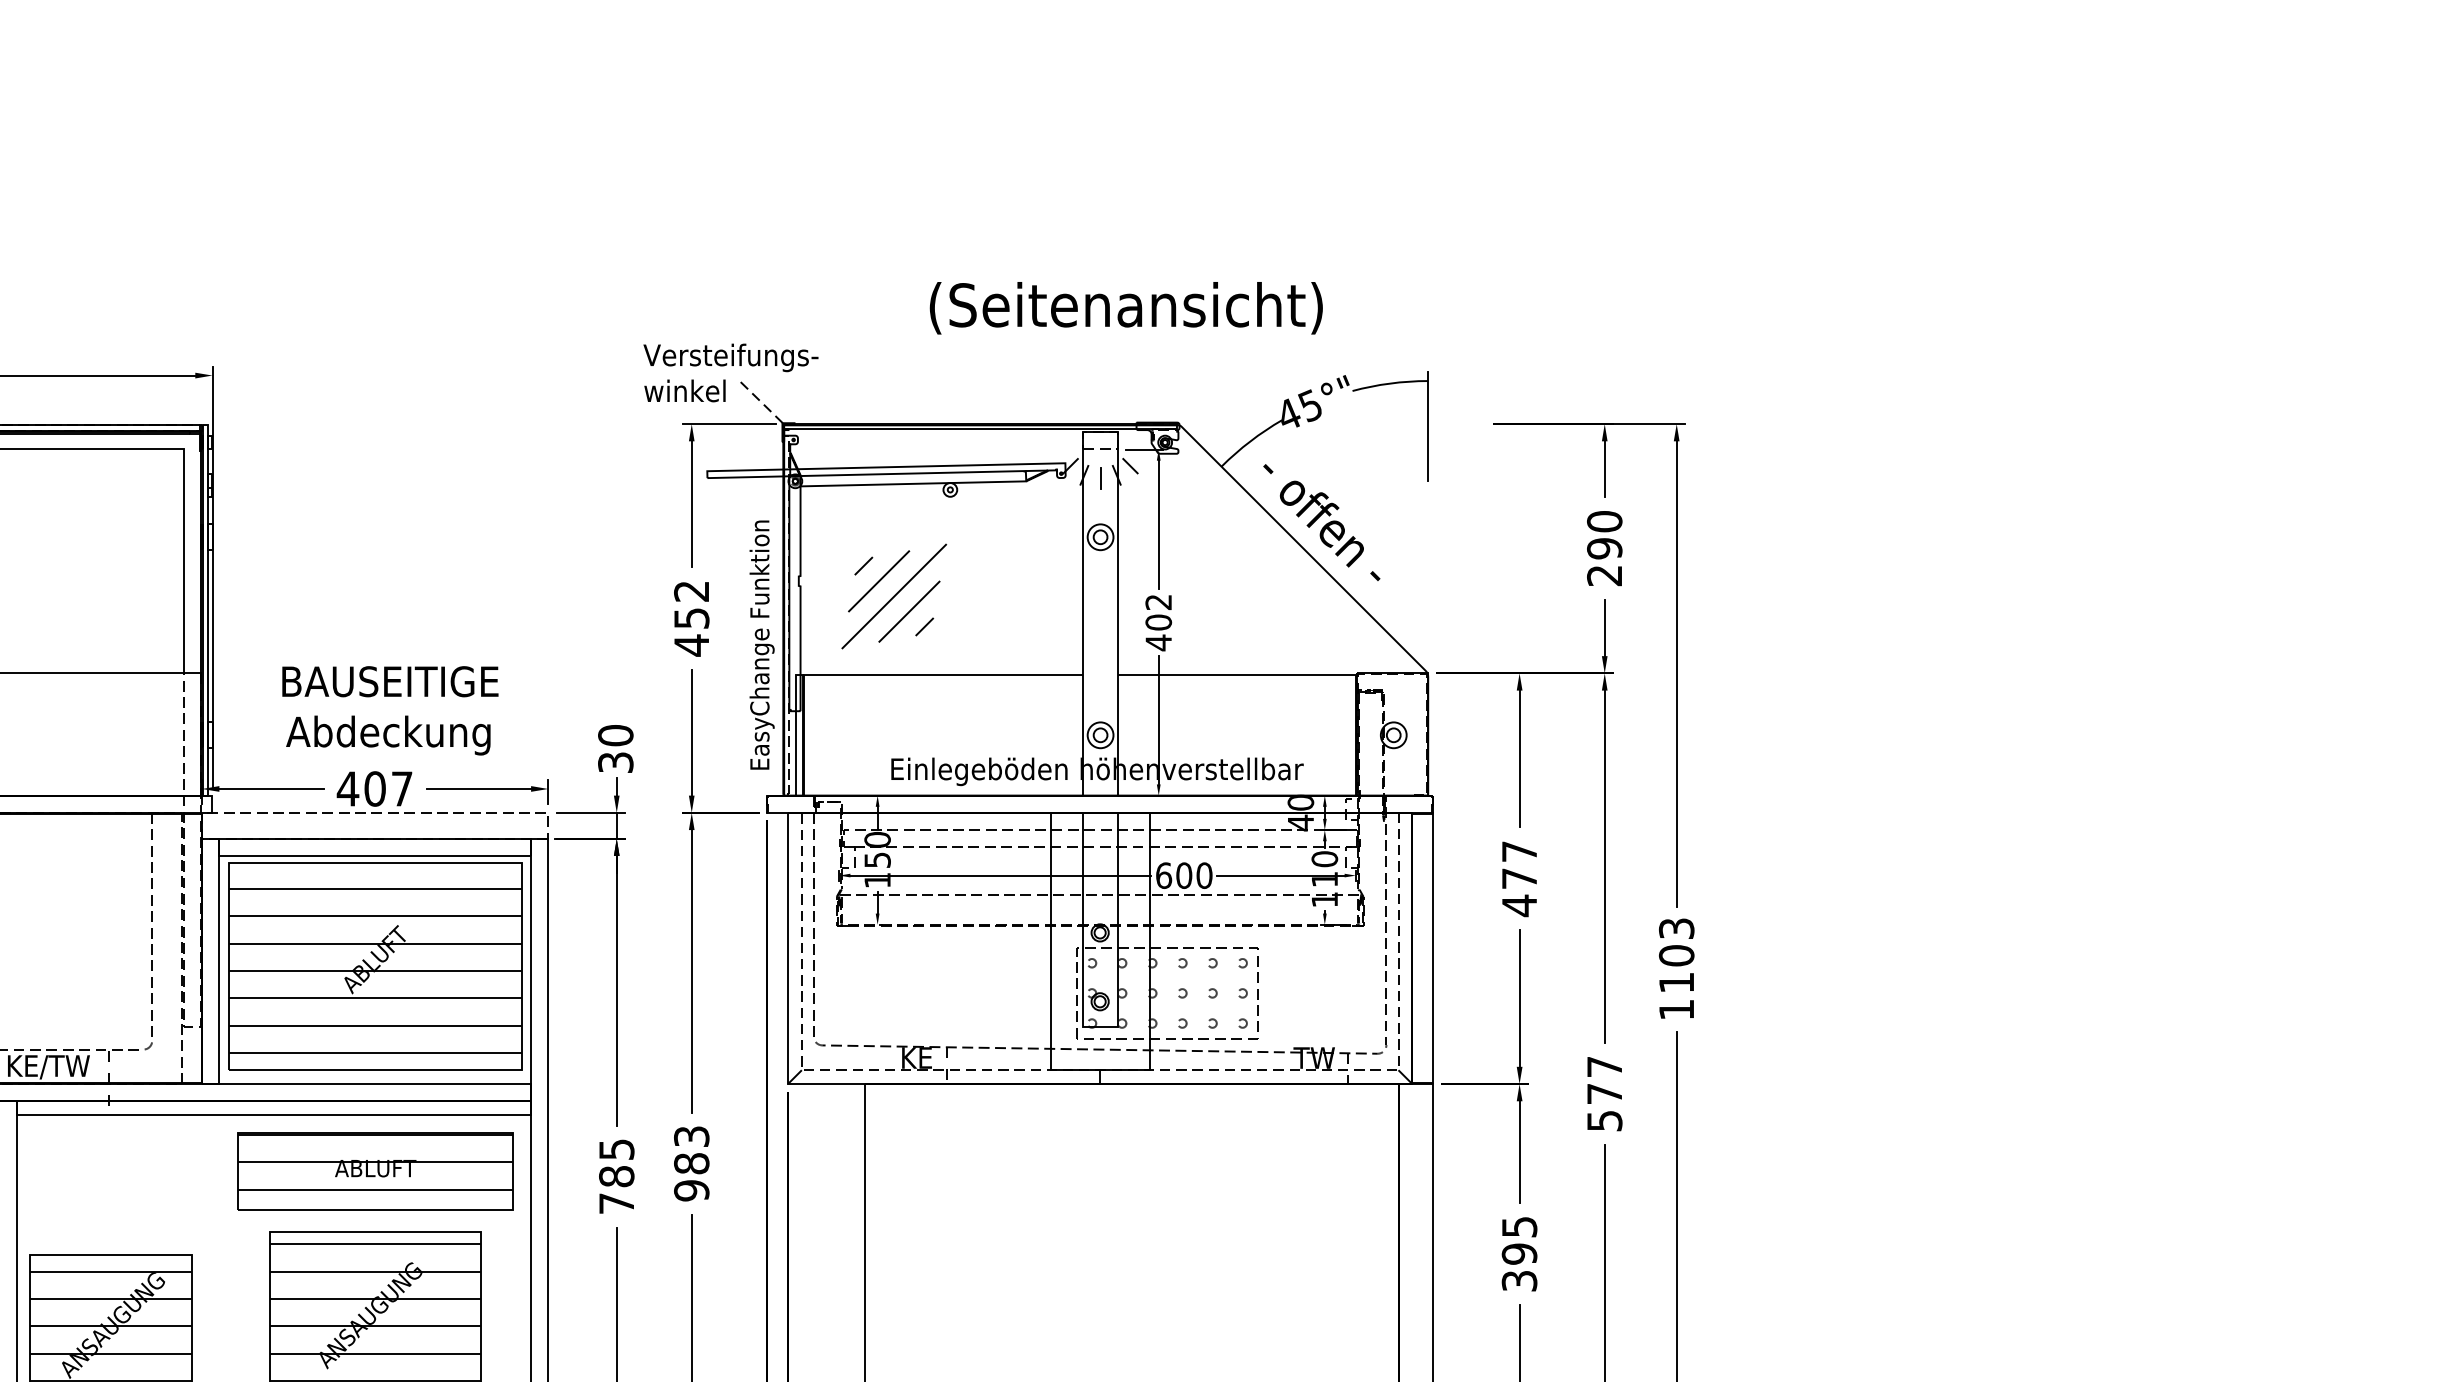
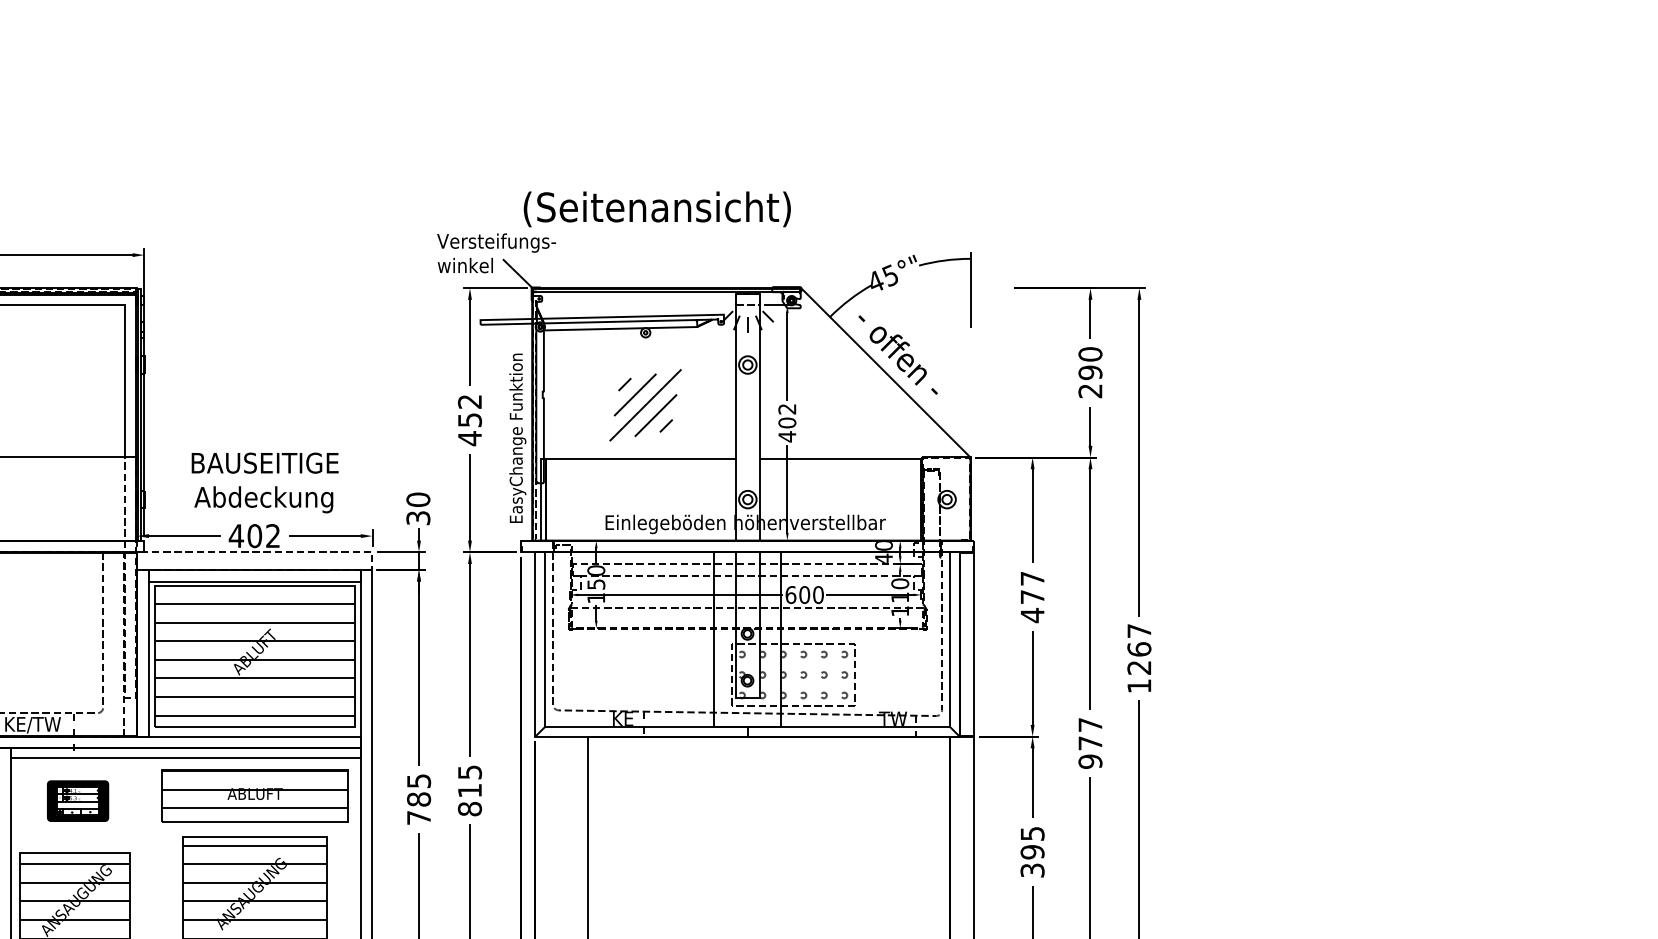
text: (1125, 308) -> (656, 209), moved
line: (761, 402) -> (517, 273), dashed -> solid
part: (894, 596) -> (645, 405), moved
text: (401, 788) -> (272, 535), 407 -> 402
text: (1676, 955) -> (1139, 649), 1103 -> 1267
line: (1100, 1070) -> (747, 727), dashed -> solid
text: (1604, 1120) -> (1090, 761), 577 -> 977
text: (691, 1163) -> (469, 790), 983 -> 815
part: (115, 1178) -> (78, 800), added

